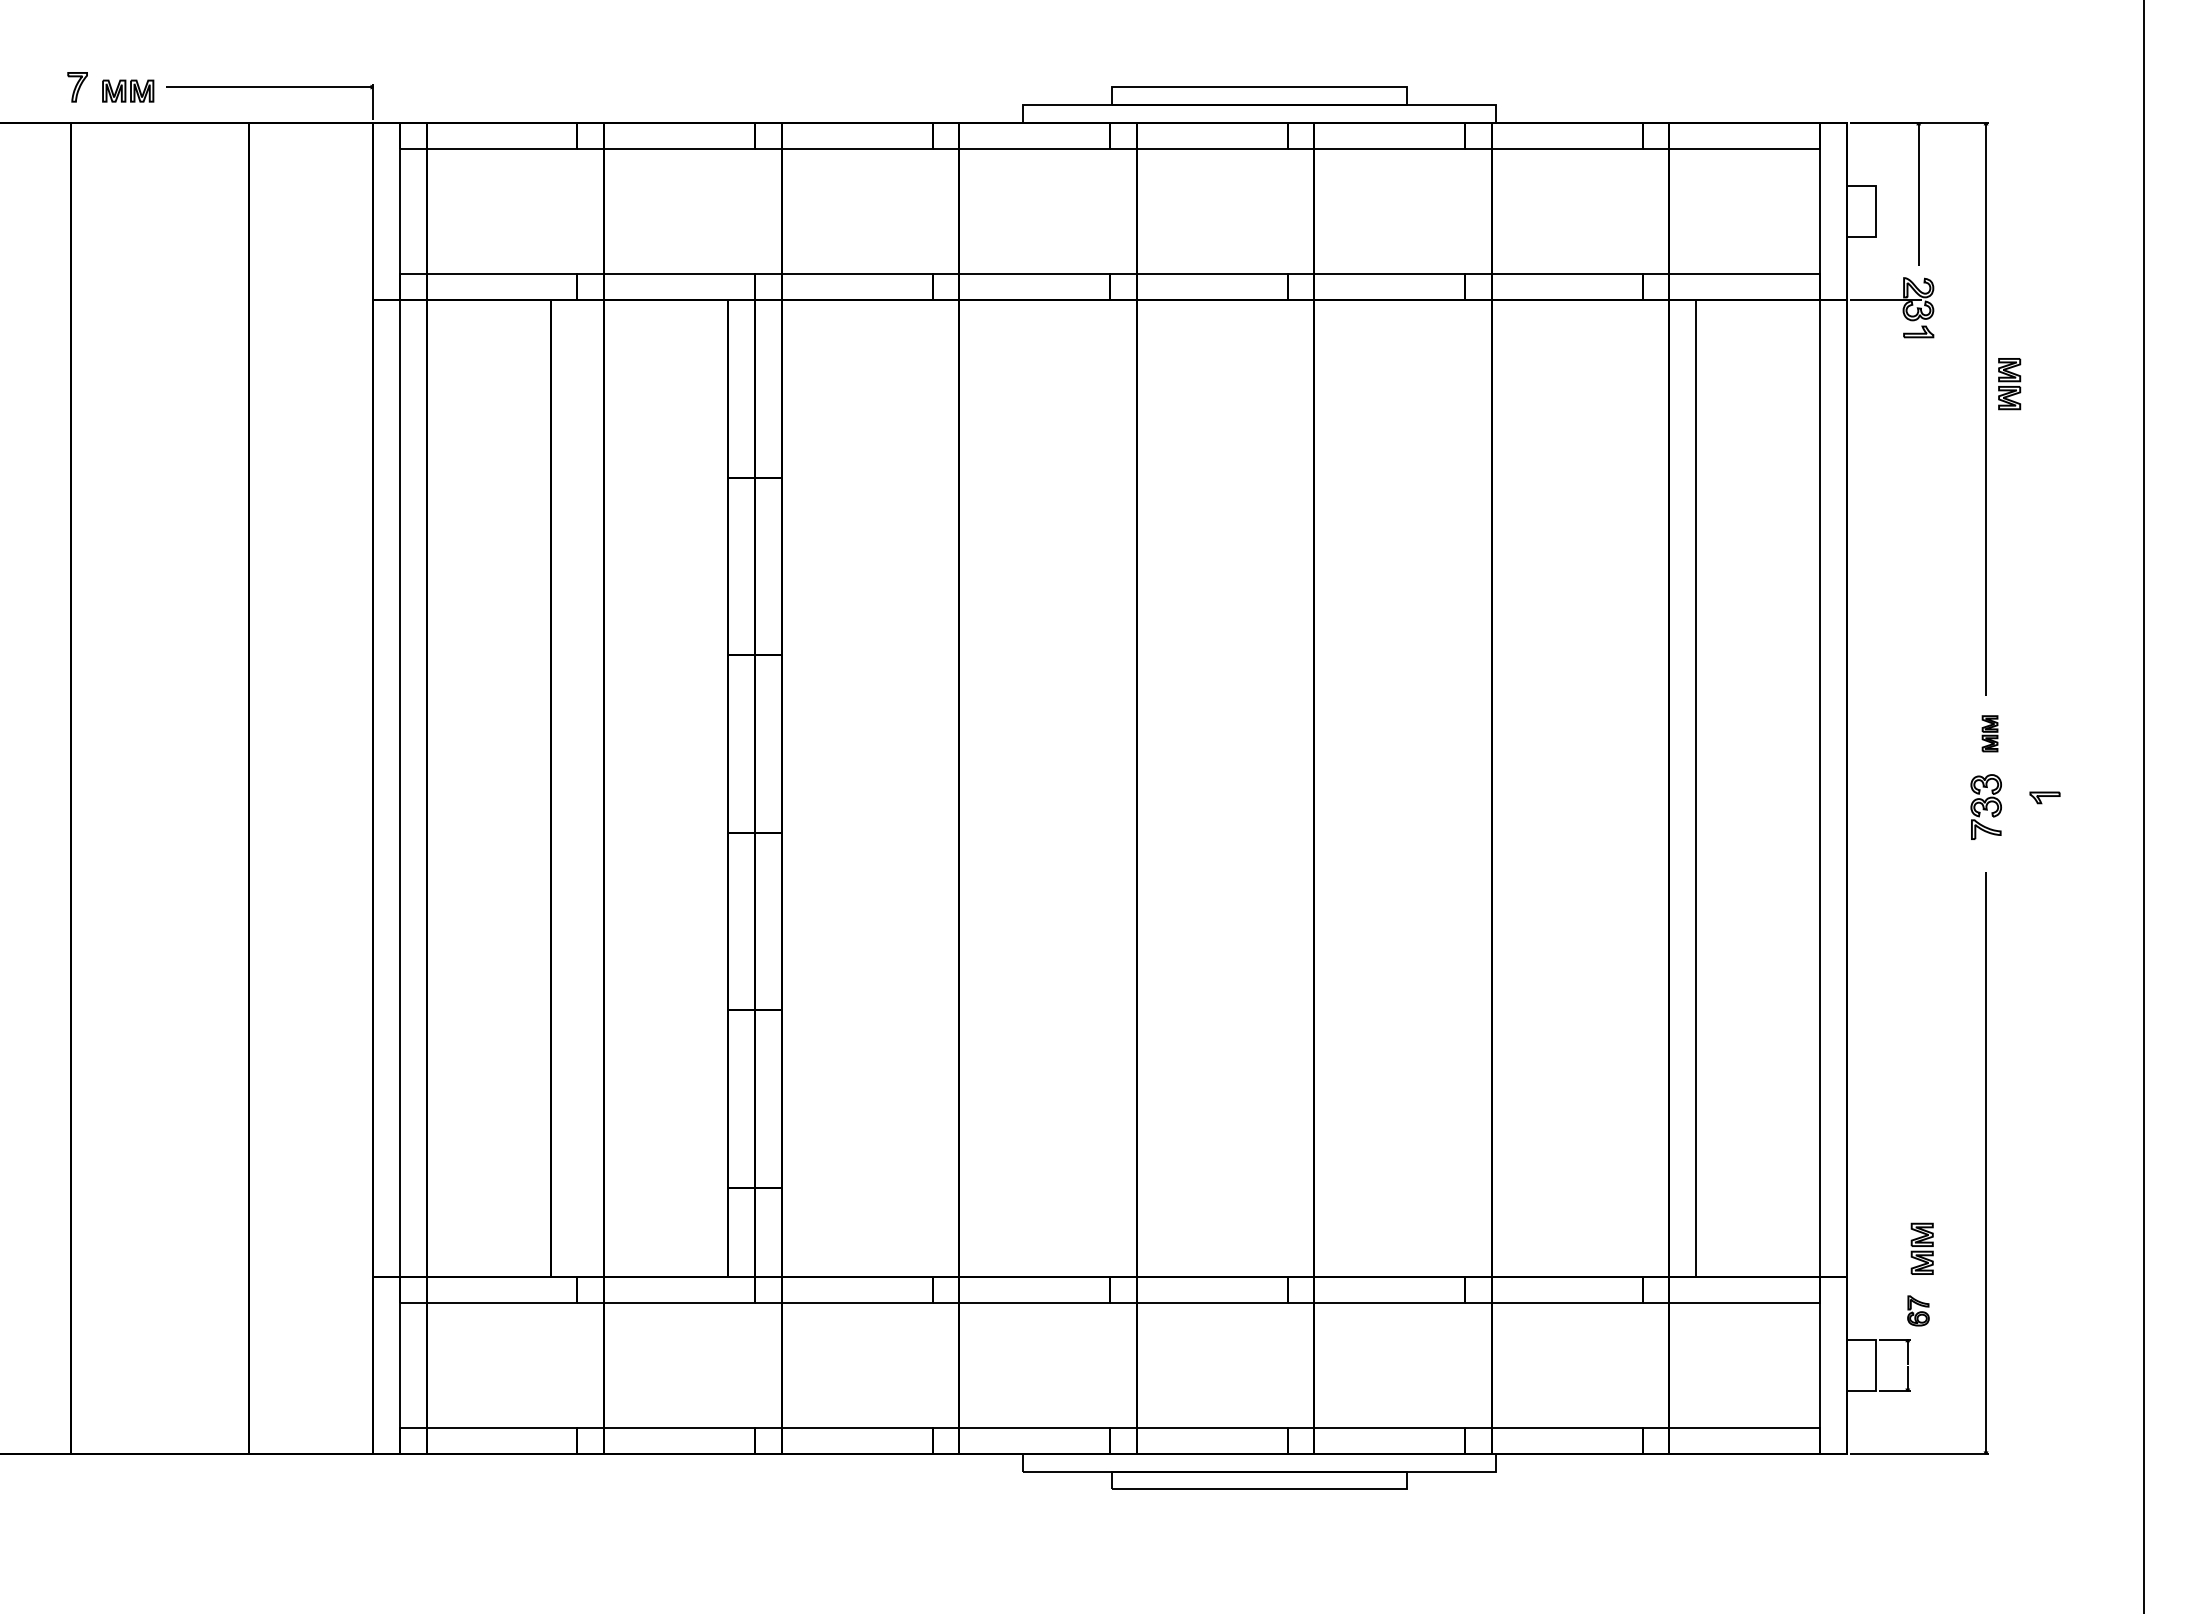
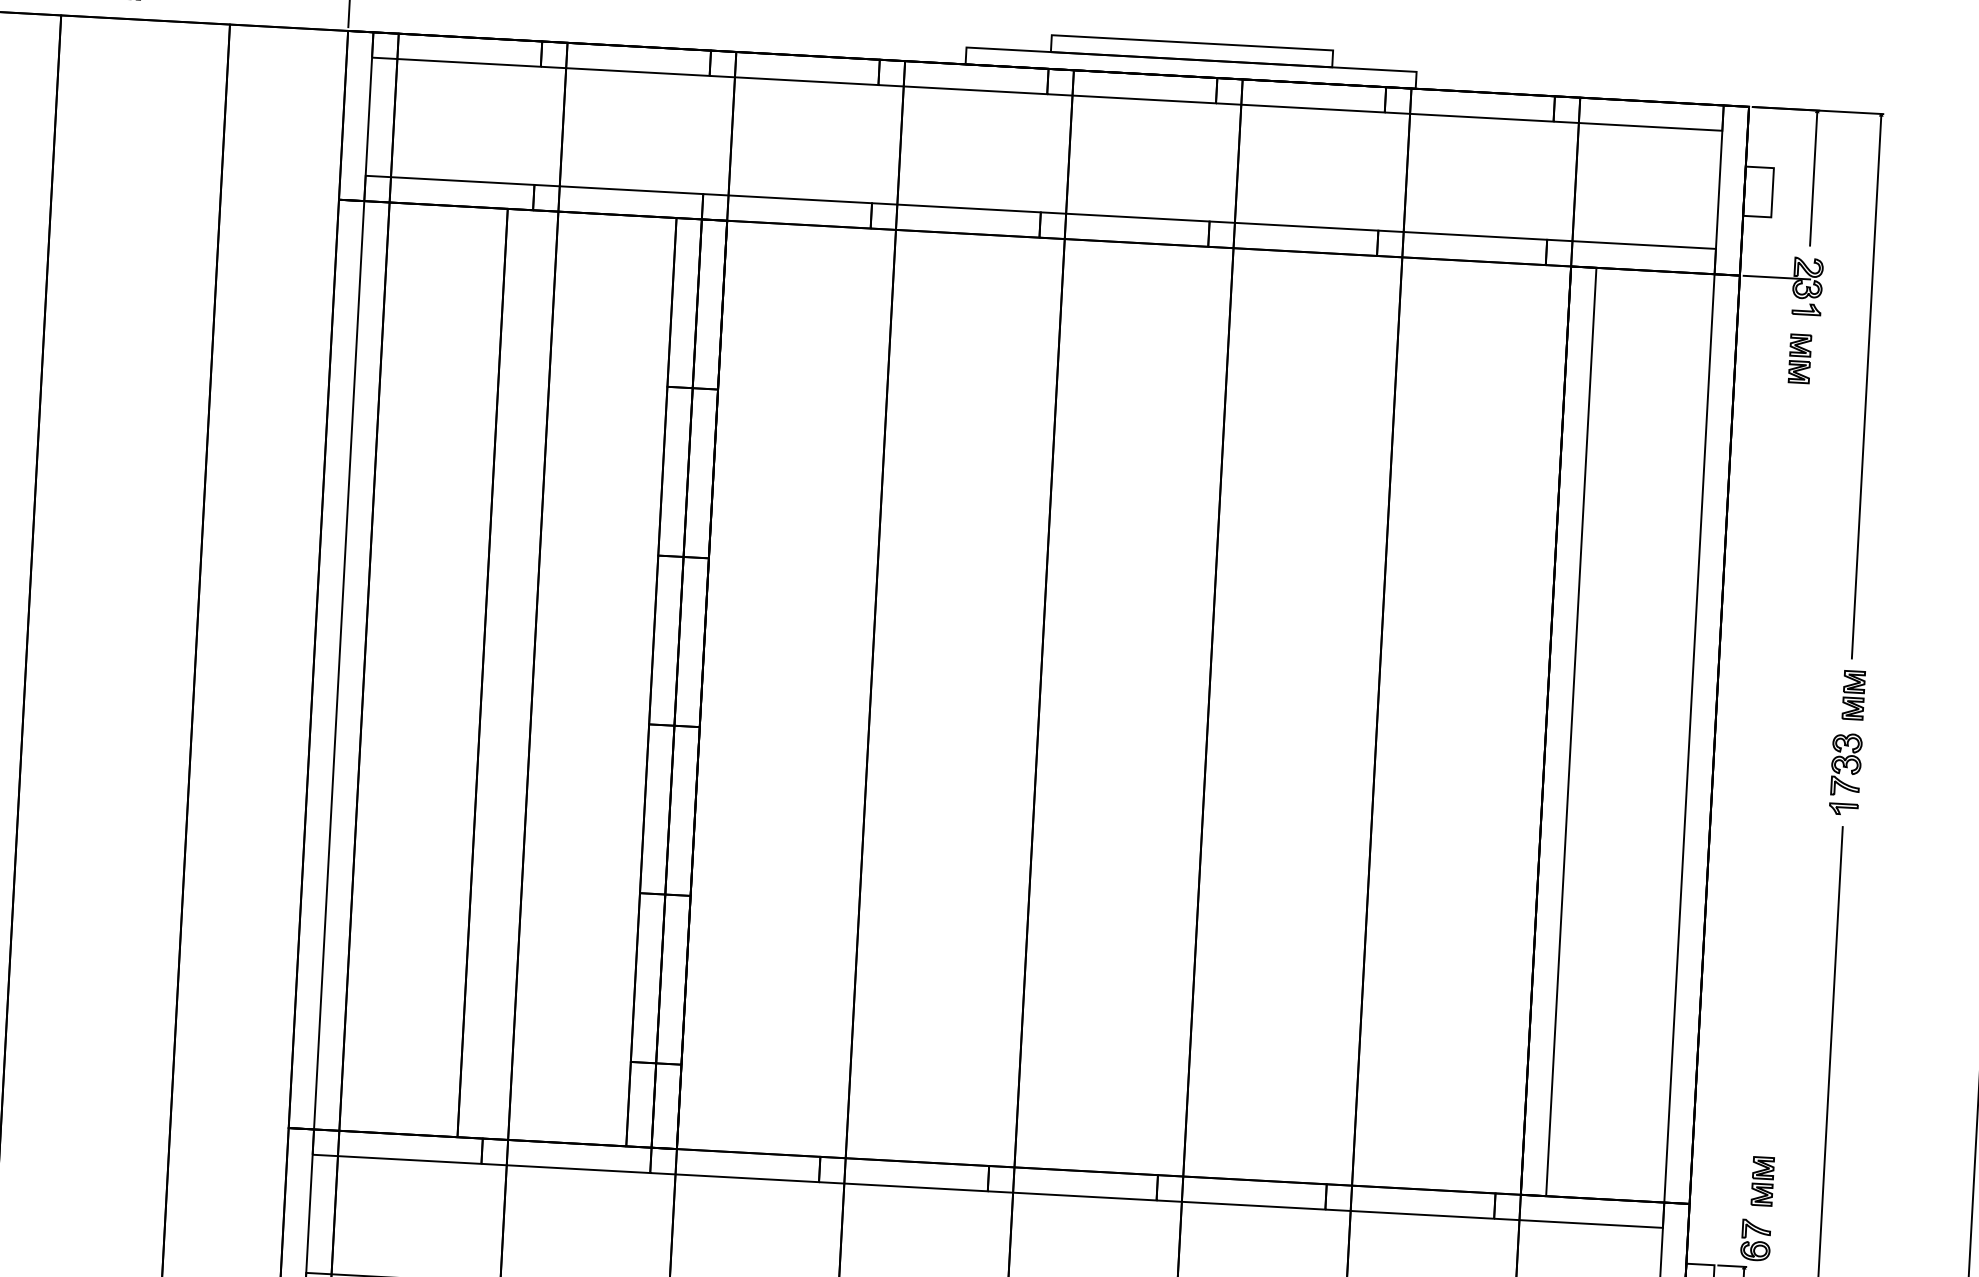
part: (2009, 384) -> (1799, 359), moved
part: (1989, 733) -> (1853, 694), size x1.43
part: (2044, 797) -> (1843, 808), moved
part: (1918, 1310) -> (1756, 1239), size x1.43

